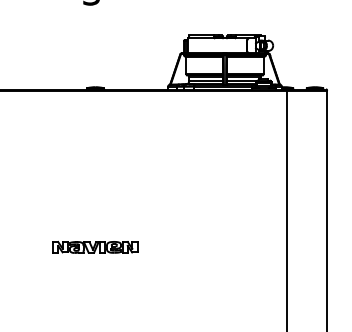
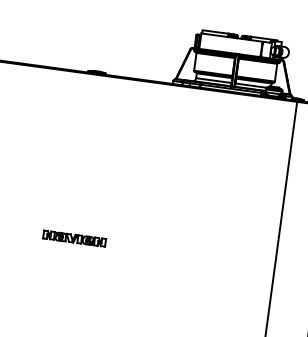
part: (95, 247) -> (74, 238), size x0.7

